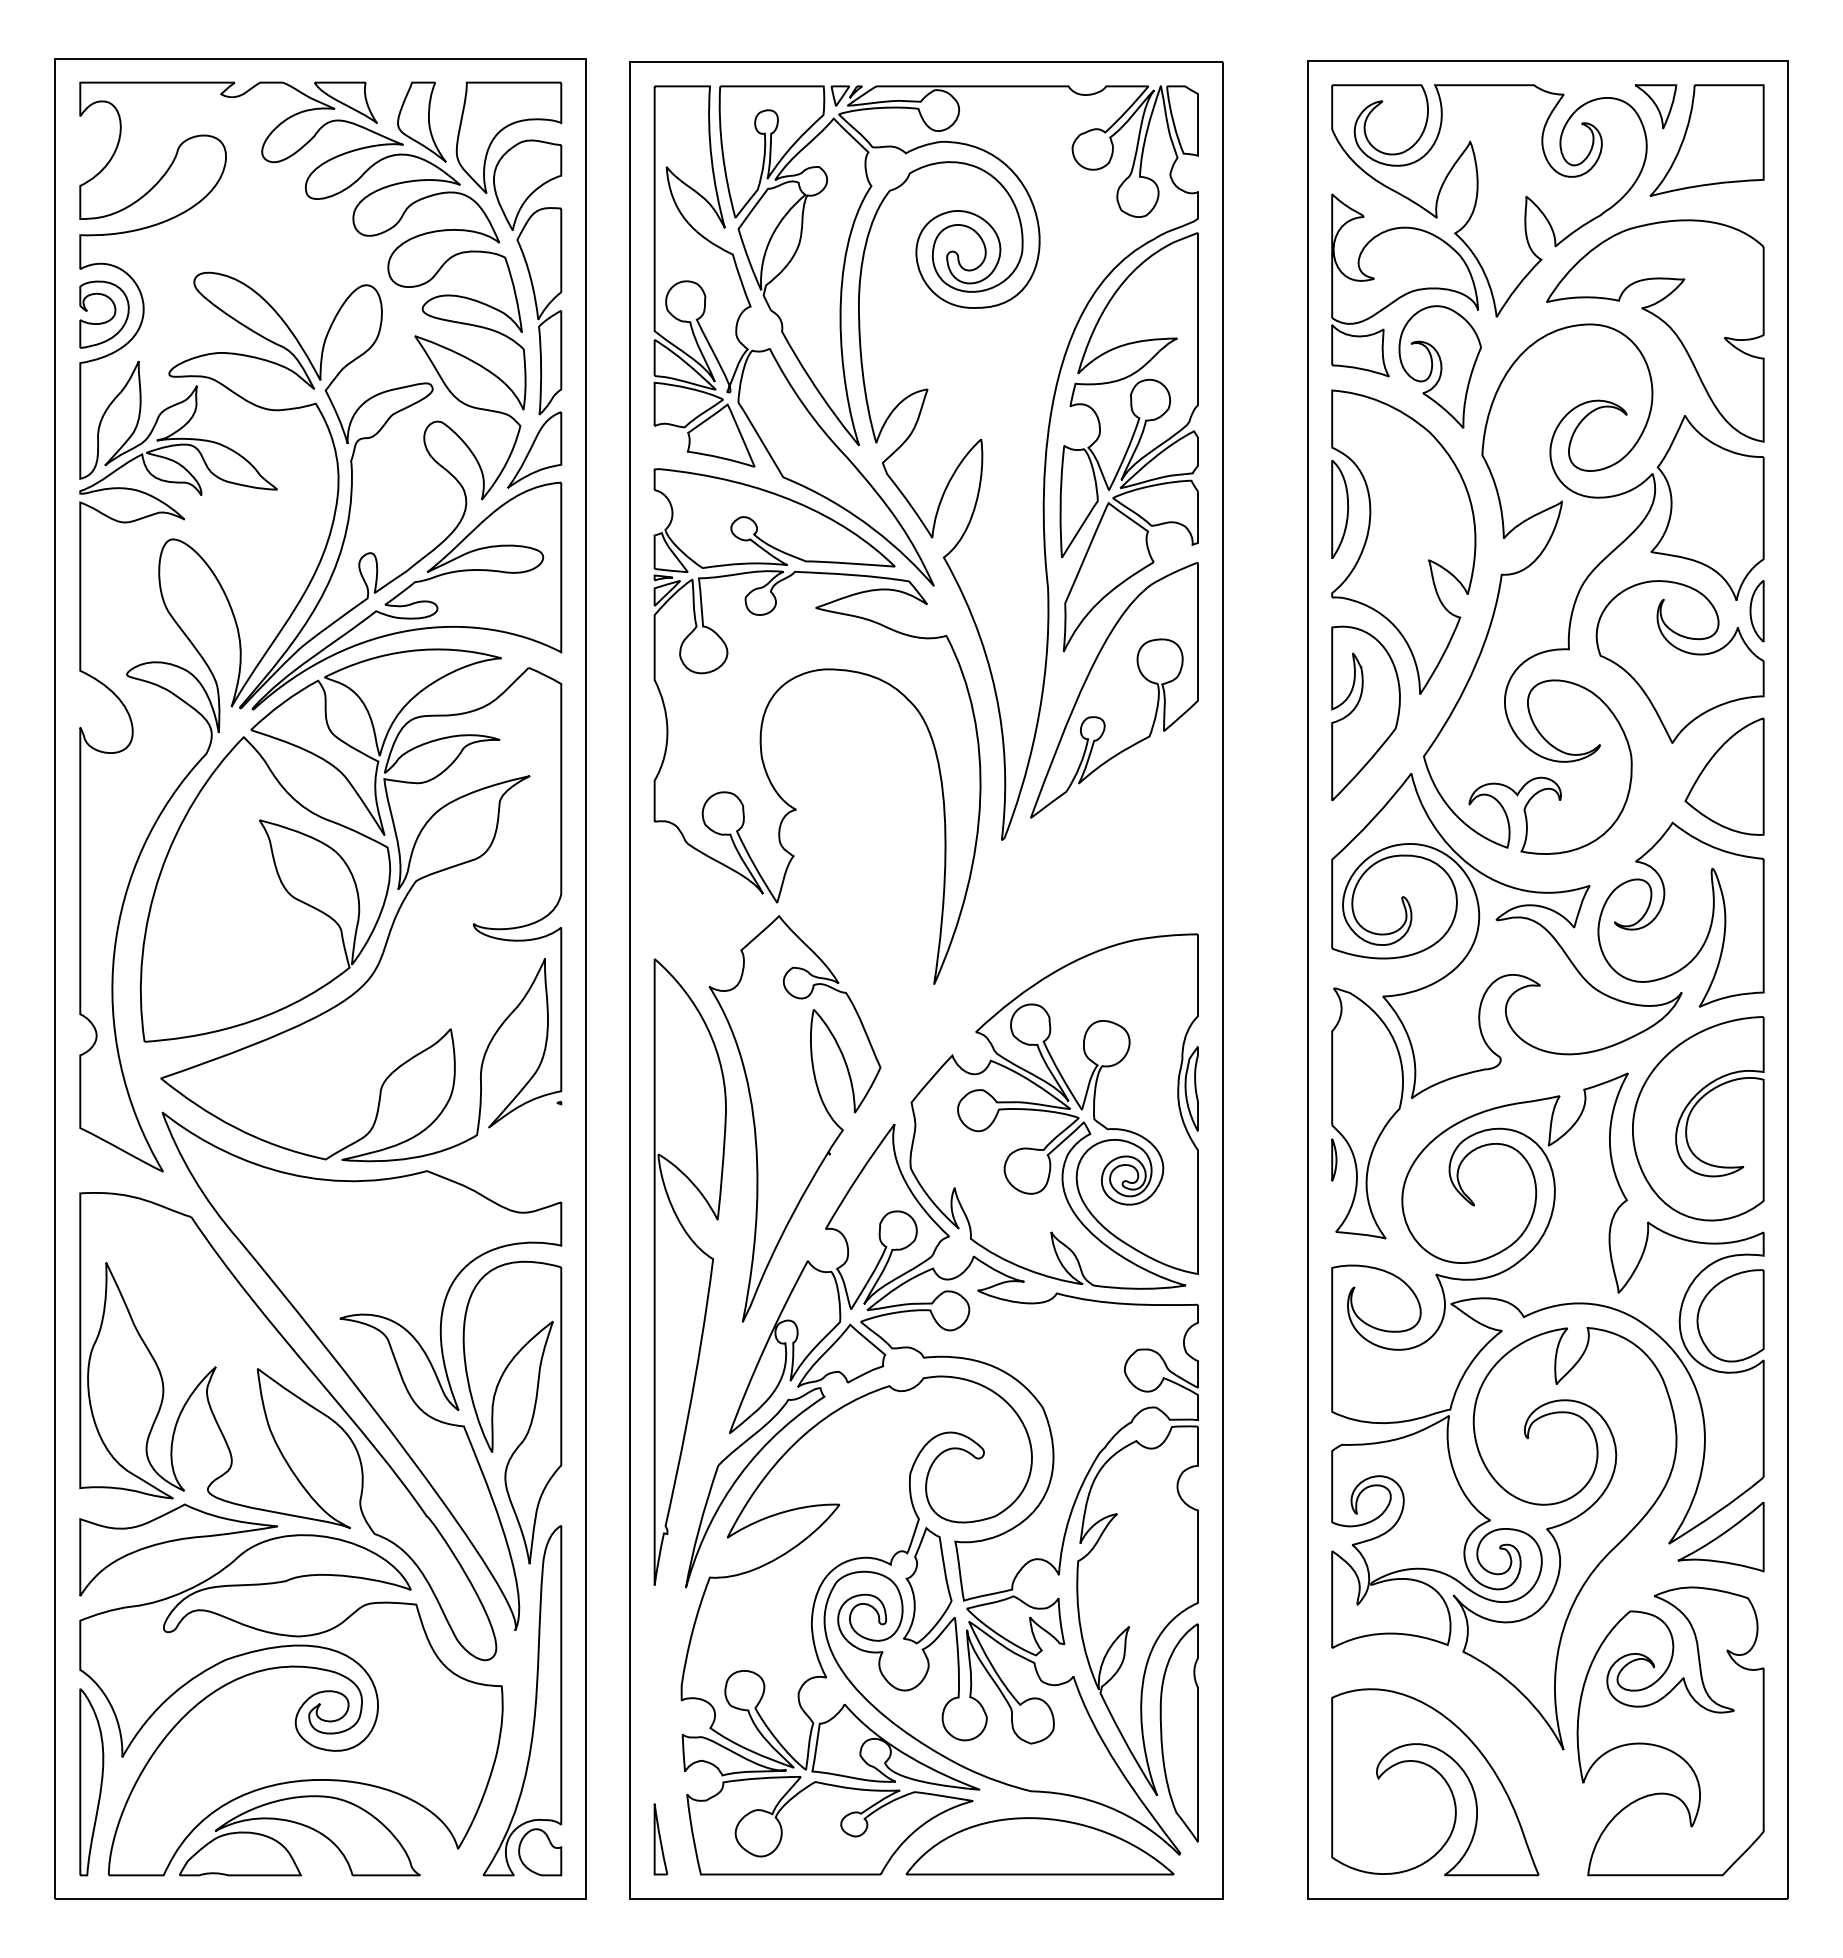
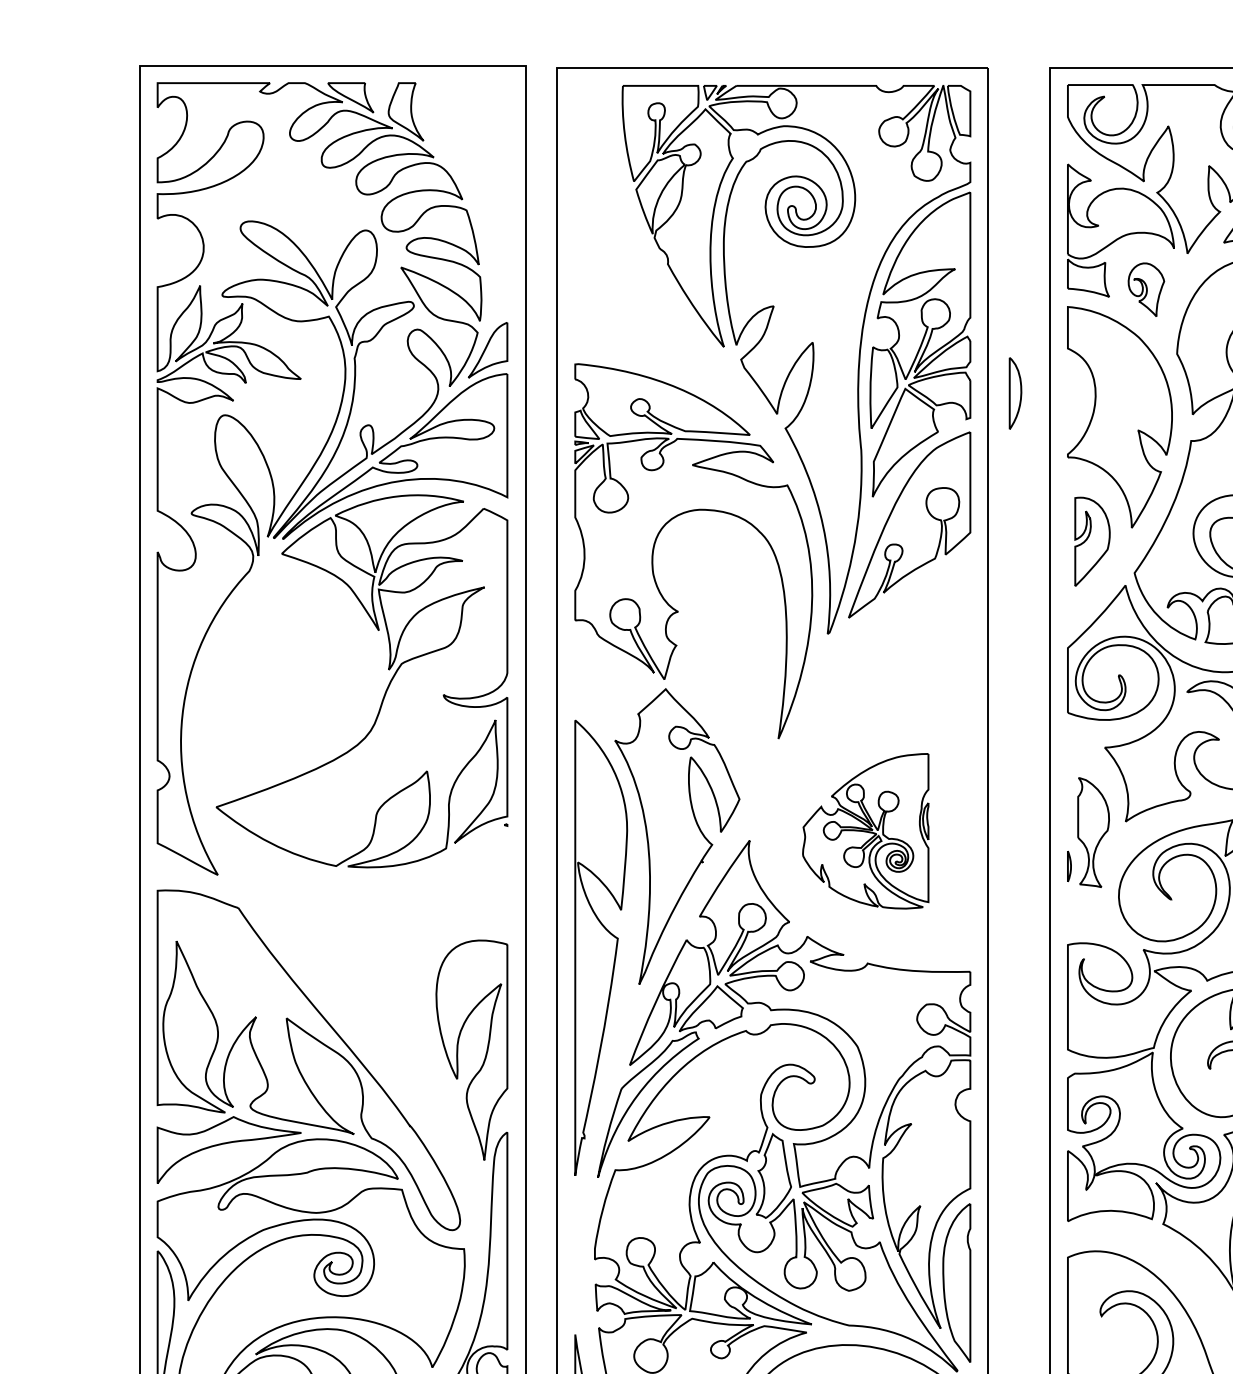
part: (517, 243) -> (475, 200), removed
part: (107, 320) -> (177, 256), removed
part: (771, 349) -> (660, 277), removed
part: (1439, 366) -> (1145, 289), size x0.6
part: (1340, 508) -> (1015, 392), moved
part: (1365, 713) -> (1092, 541), size x0.7
part: (265, 889) -> (292, 669), removed
part: (1053, 1111) -> (865, 831), size x0.6
part: (1367, 1113) -> (1093, 832), size x0.6
part: (361, 1370) -> (362, 1019), removed

